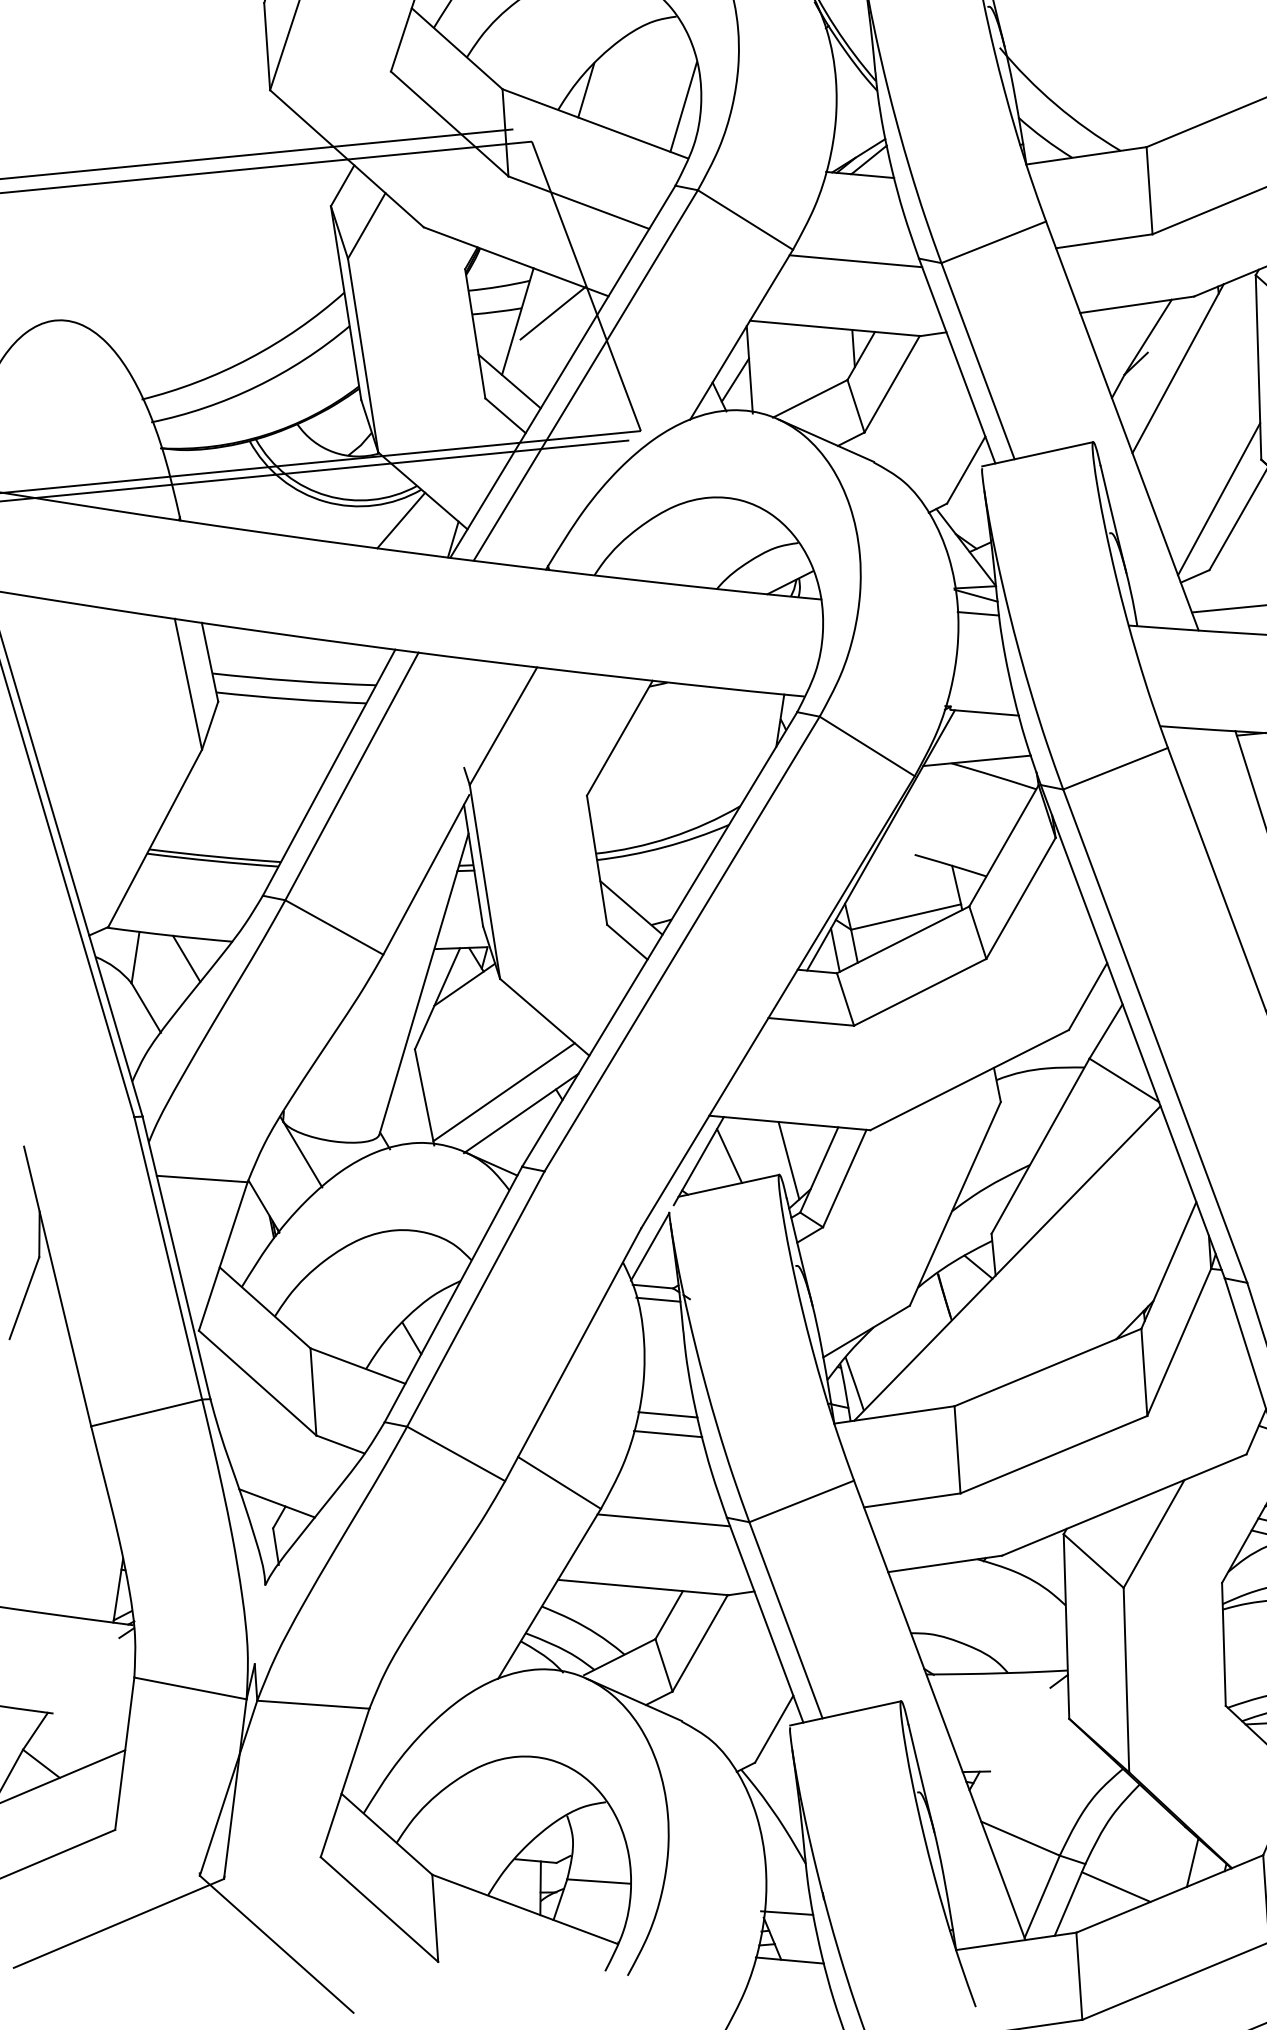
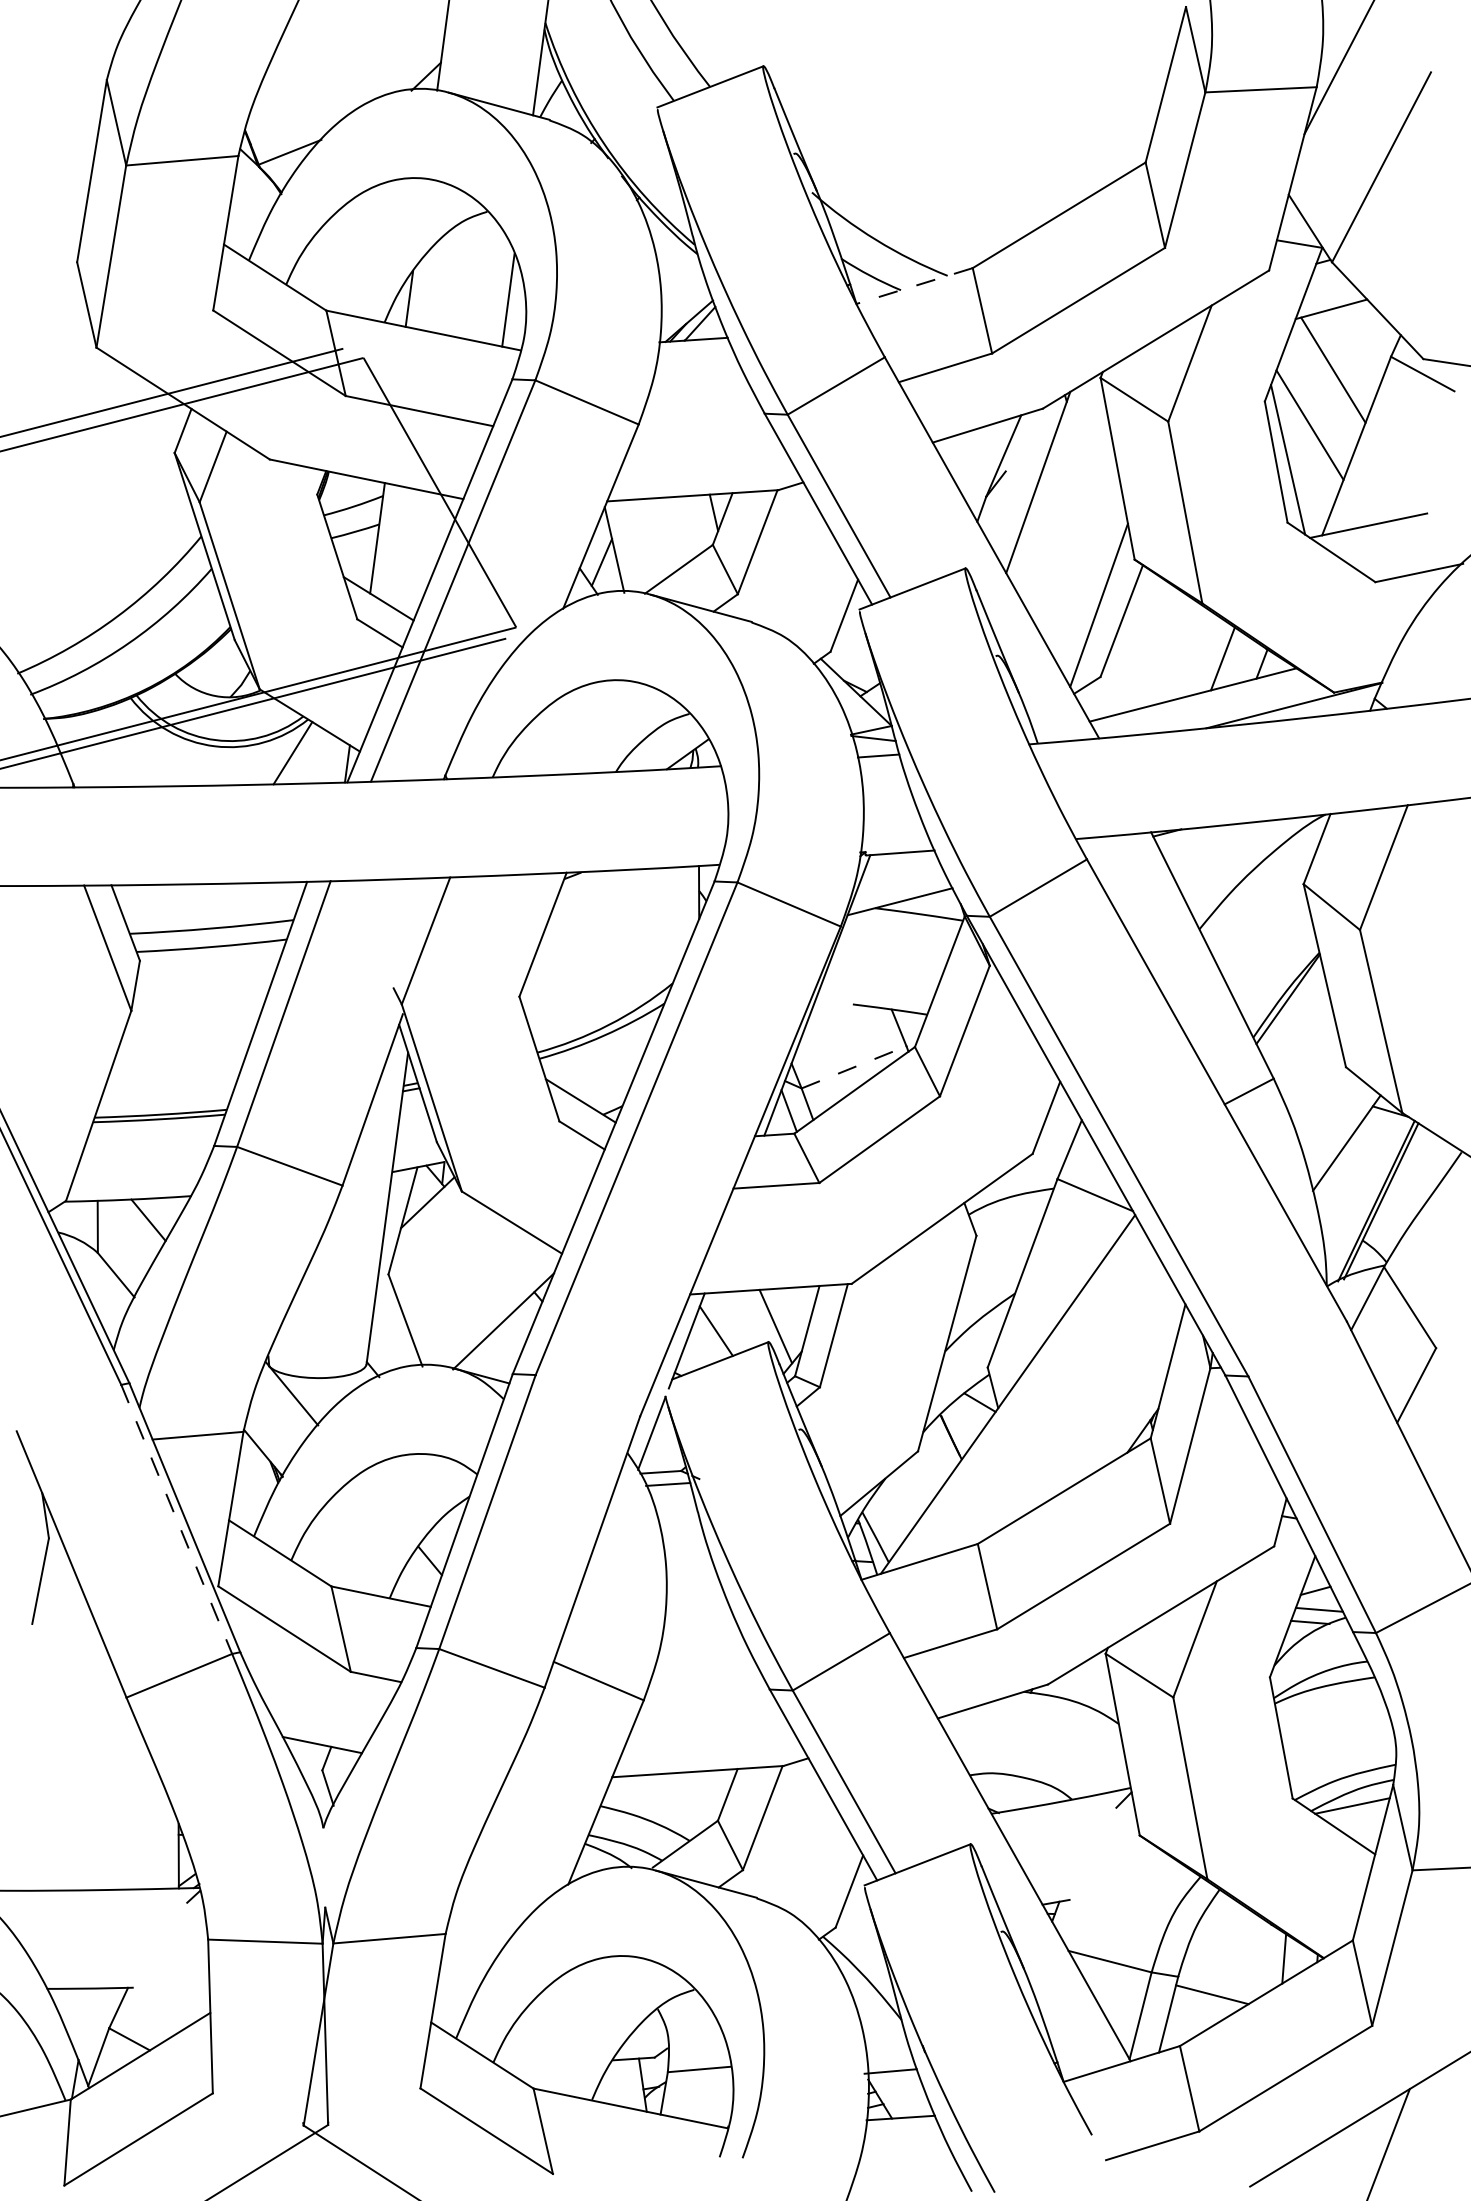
line: (1086, 156) -> (914, 286), solid -> dashed
line: (855, 260) -> (702, 425), removed
line: (552, 313) -> (410, 524), removed
line: (906, 917) -> (854, 1067), solid -> dashed
line: (503, 1091) -> (482, 1302), removed
line: (168, 1258) -> (176, 1519), solid -> dashed
line: (668, 1414) -> (695, 1596), removed
line: (668, 1433) -> (698, 1615), removed
line: (663, 1519) -> (707, 1701), removed

